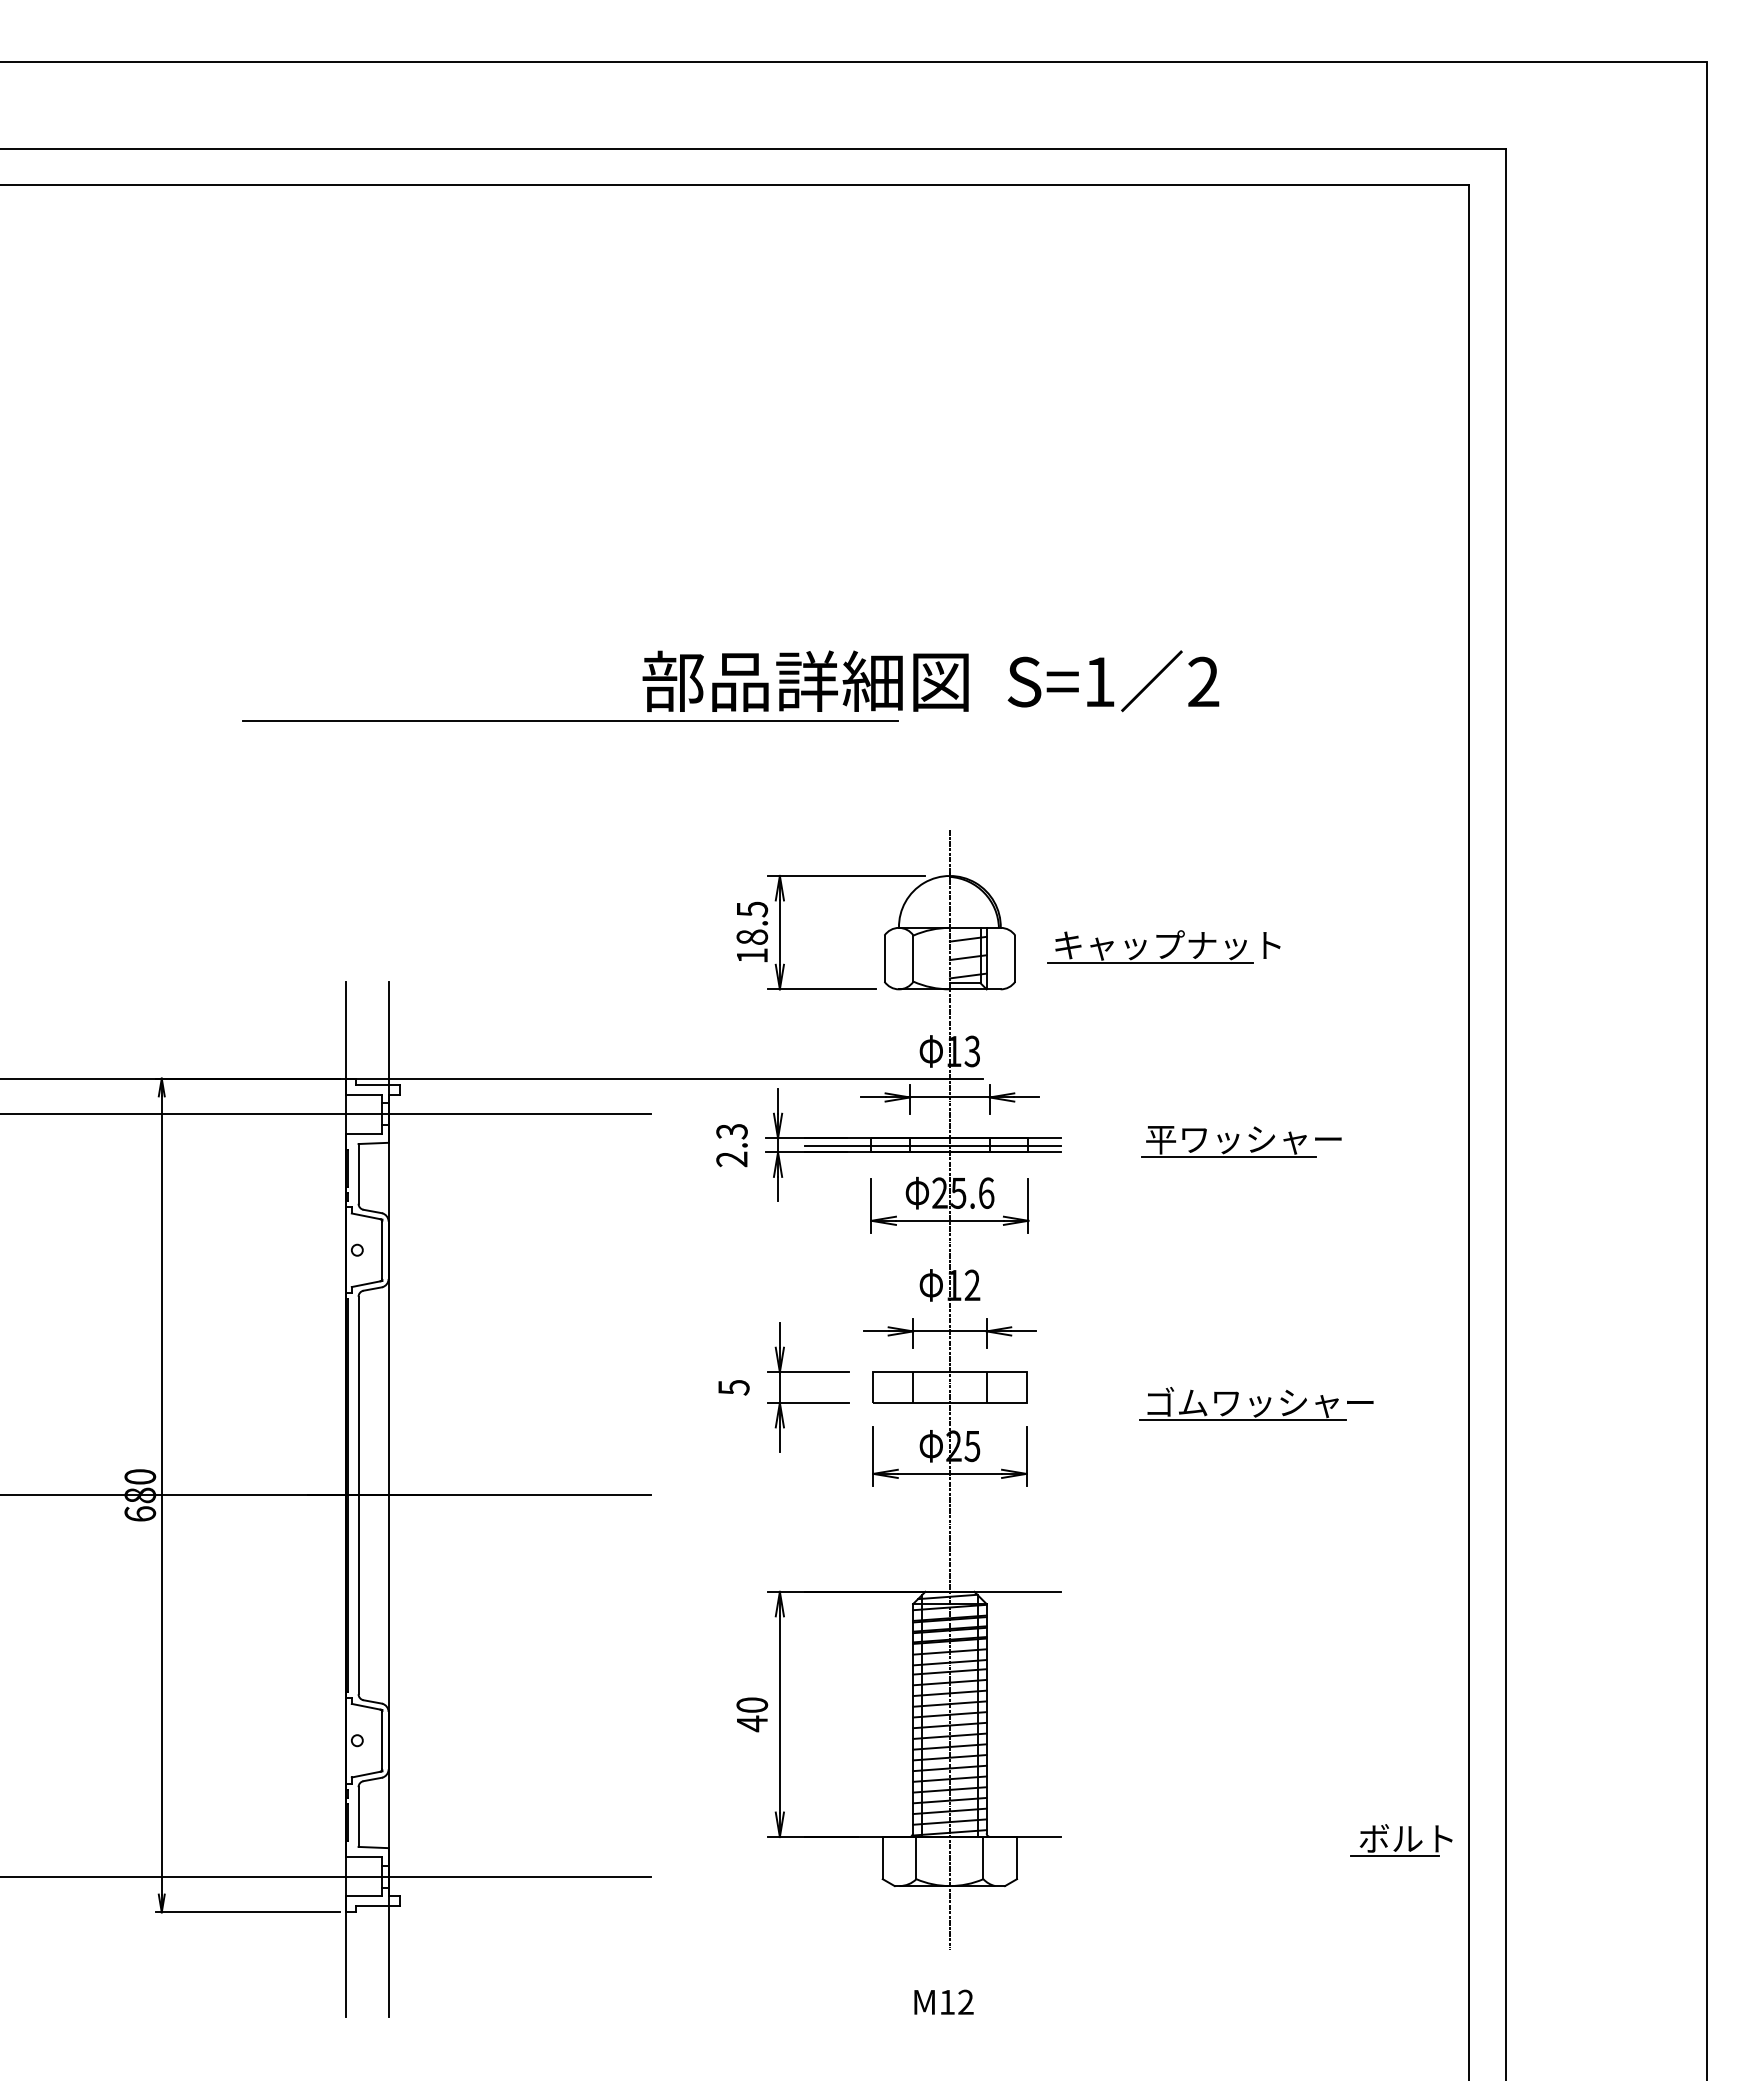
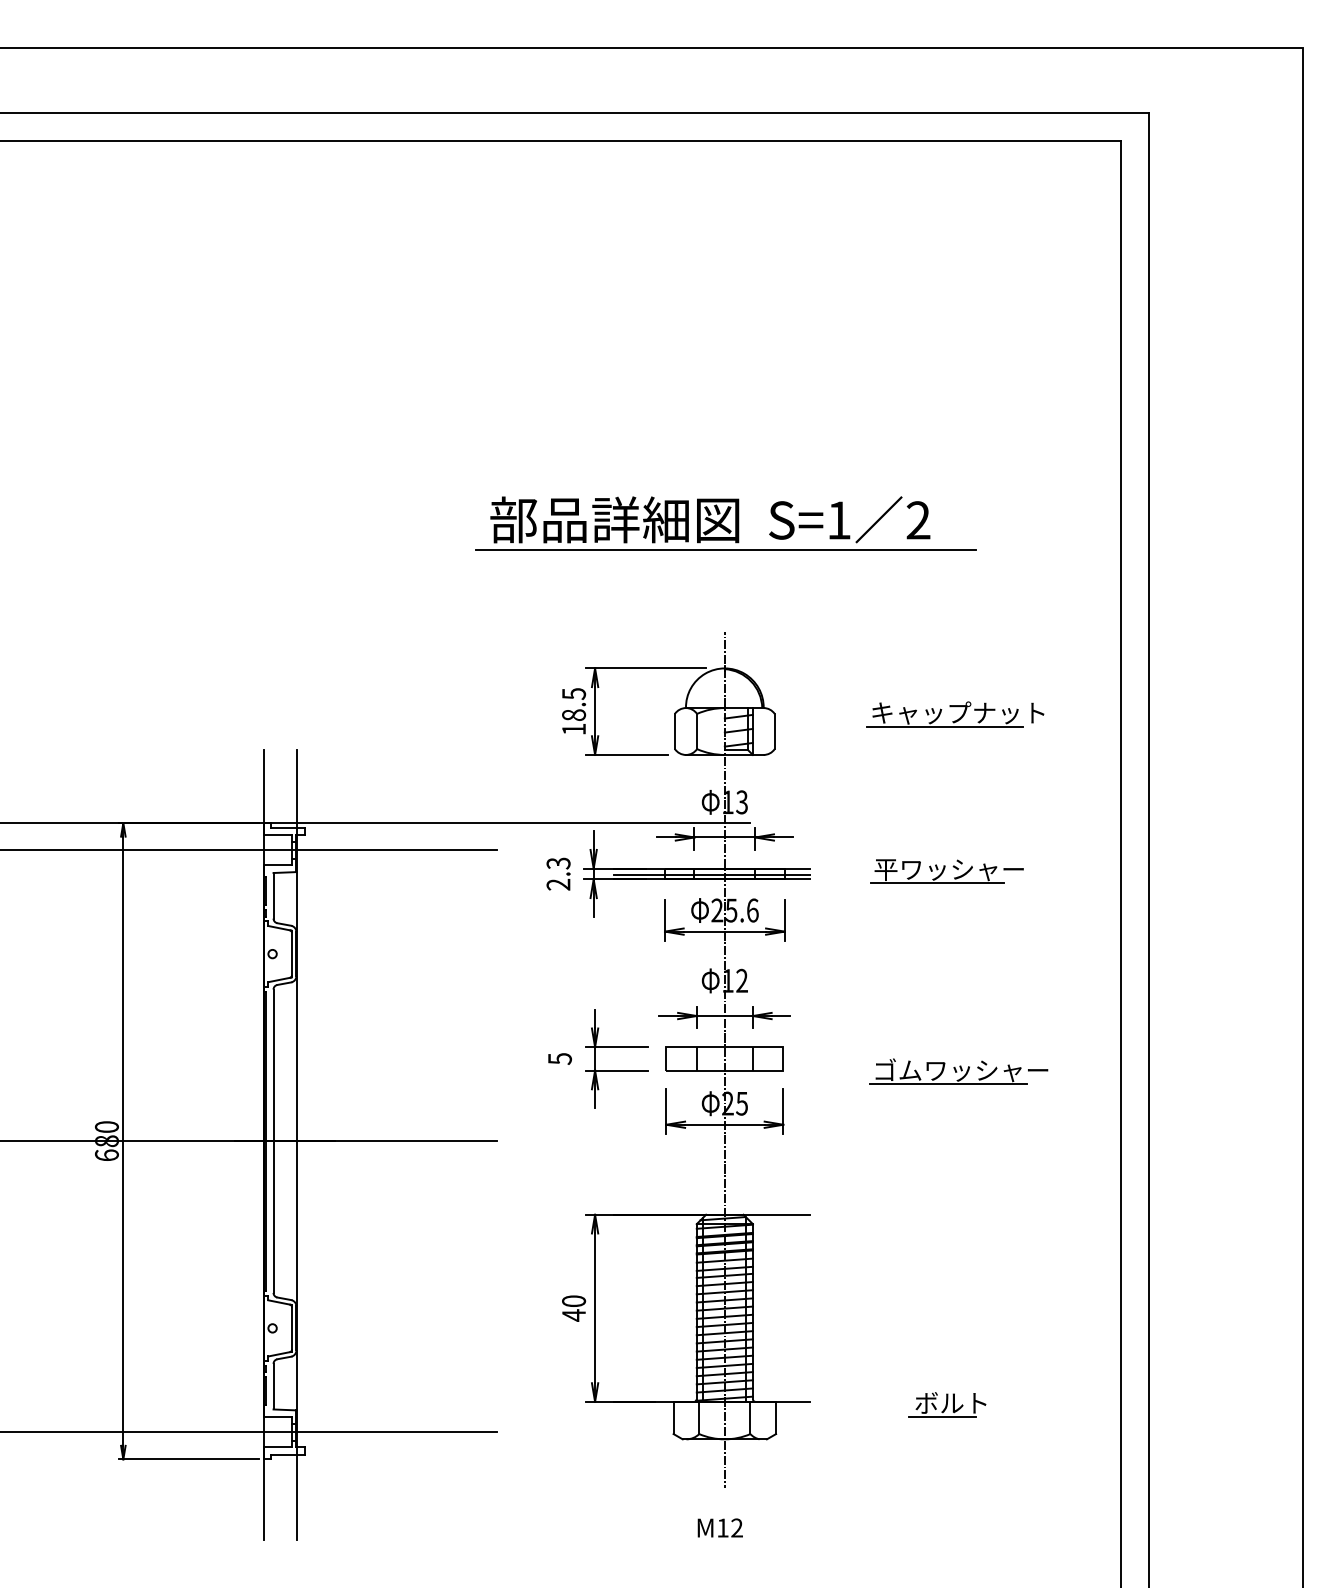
line: (570, 720) -> (726, 549), moved
part: (1166, 953) -> (957, 719), moved
part: (1401, 1840) -> (947, 1404), moved

